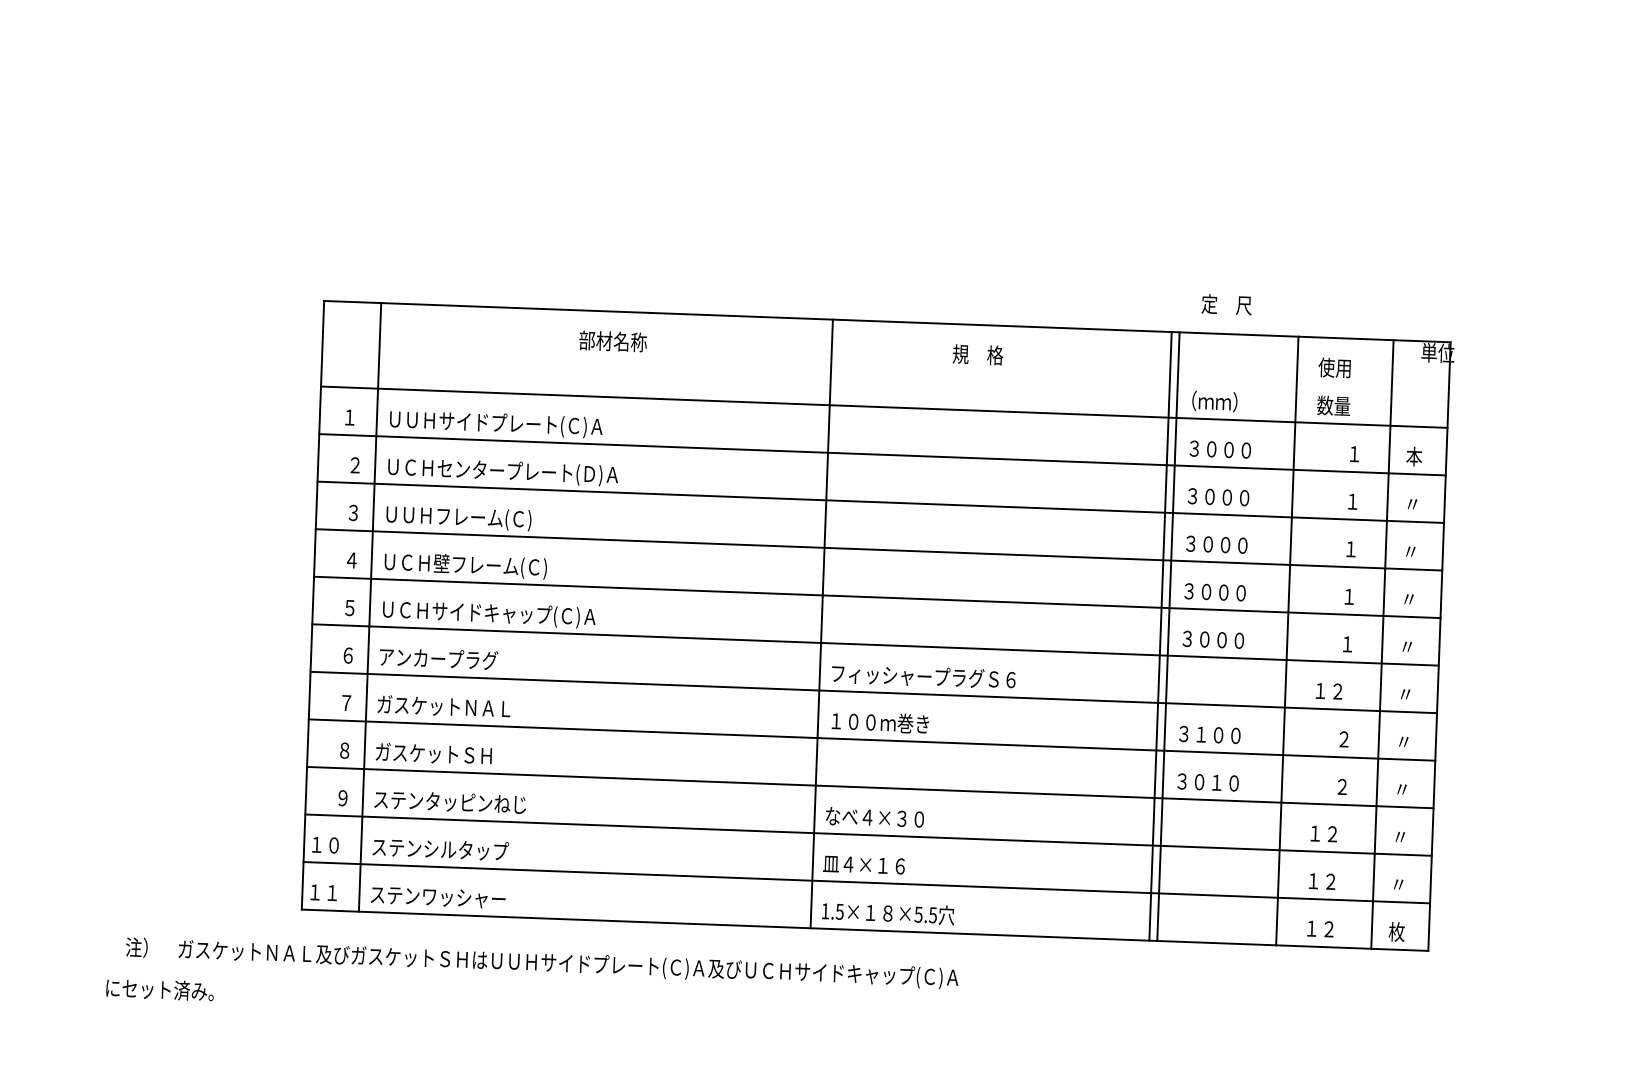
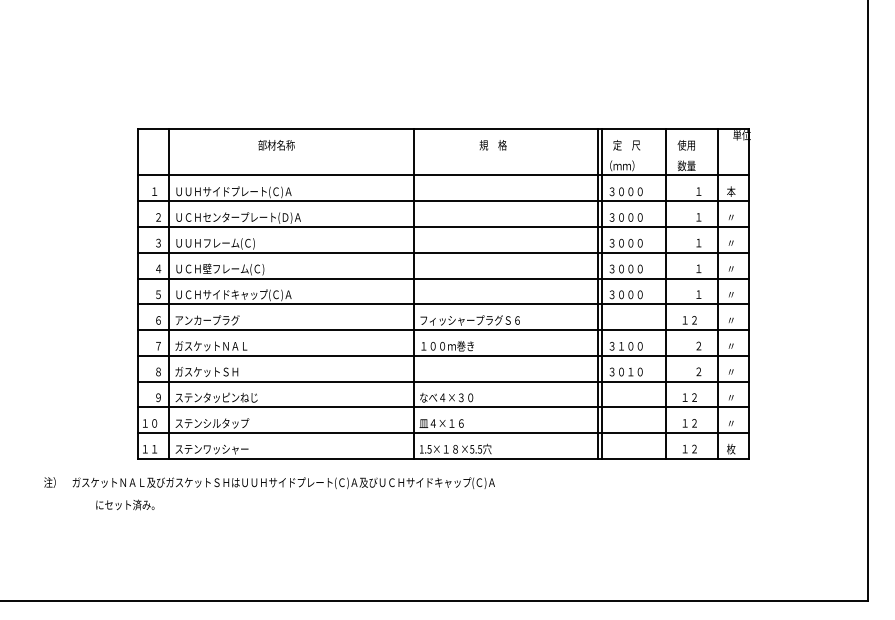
text: (1226, 305) -> (626, 145), moved
text: (612, 341) -> (276, 145), moved
text: (160, 988) -> (125, 504), moved

